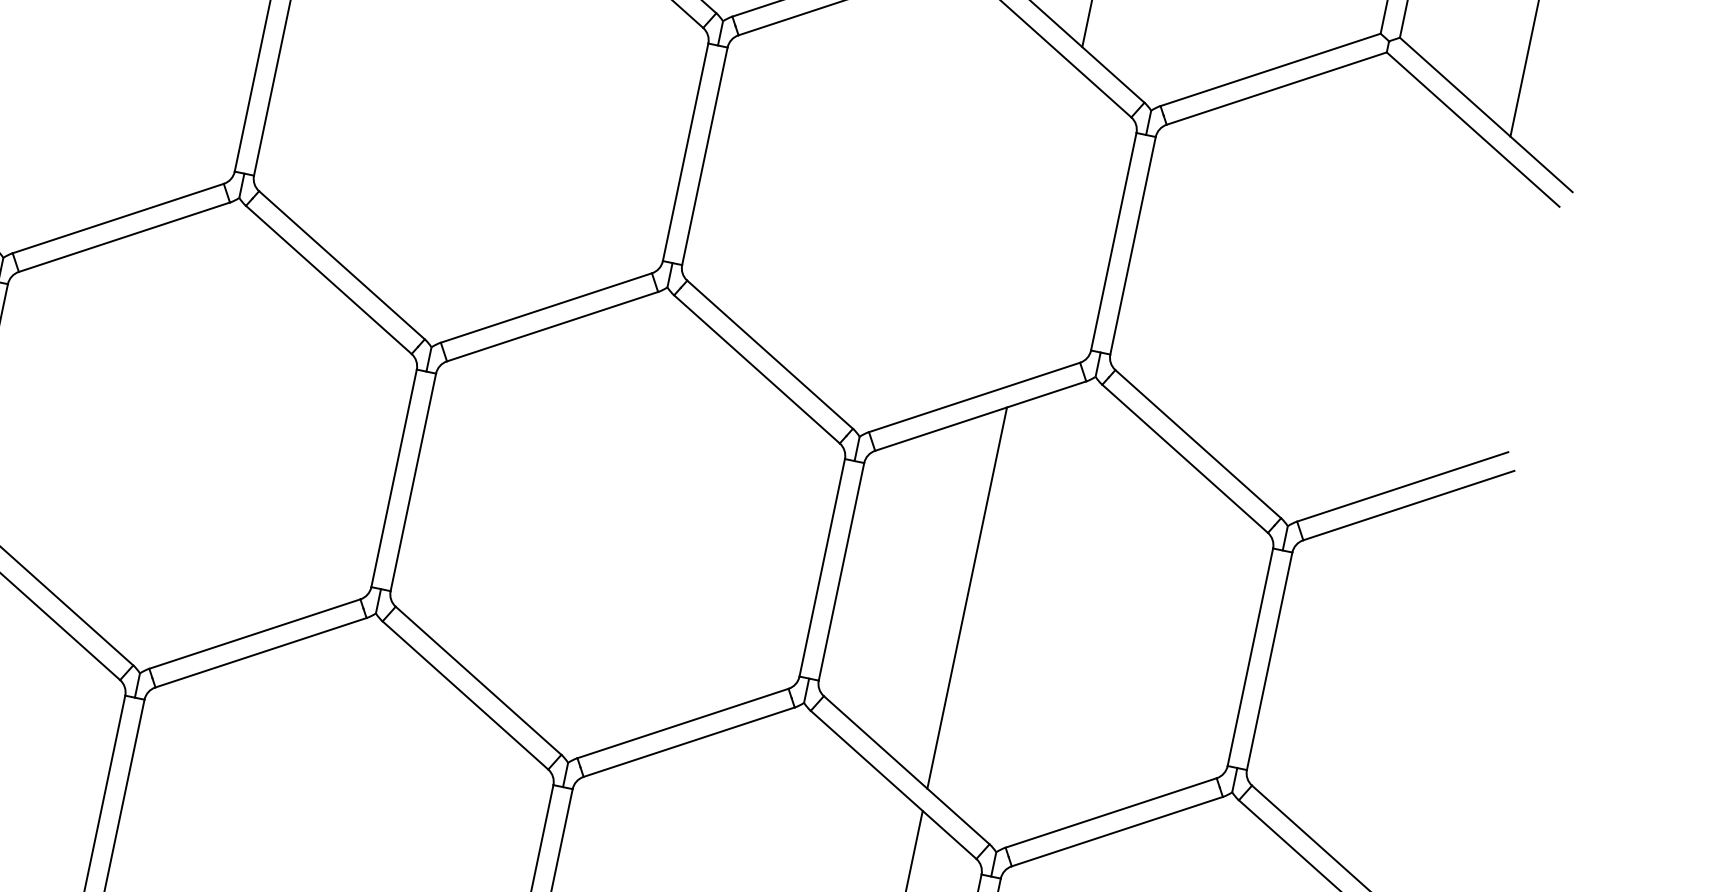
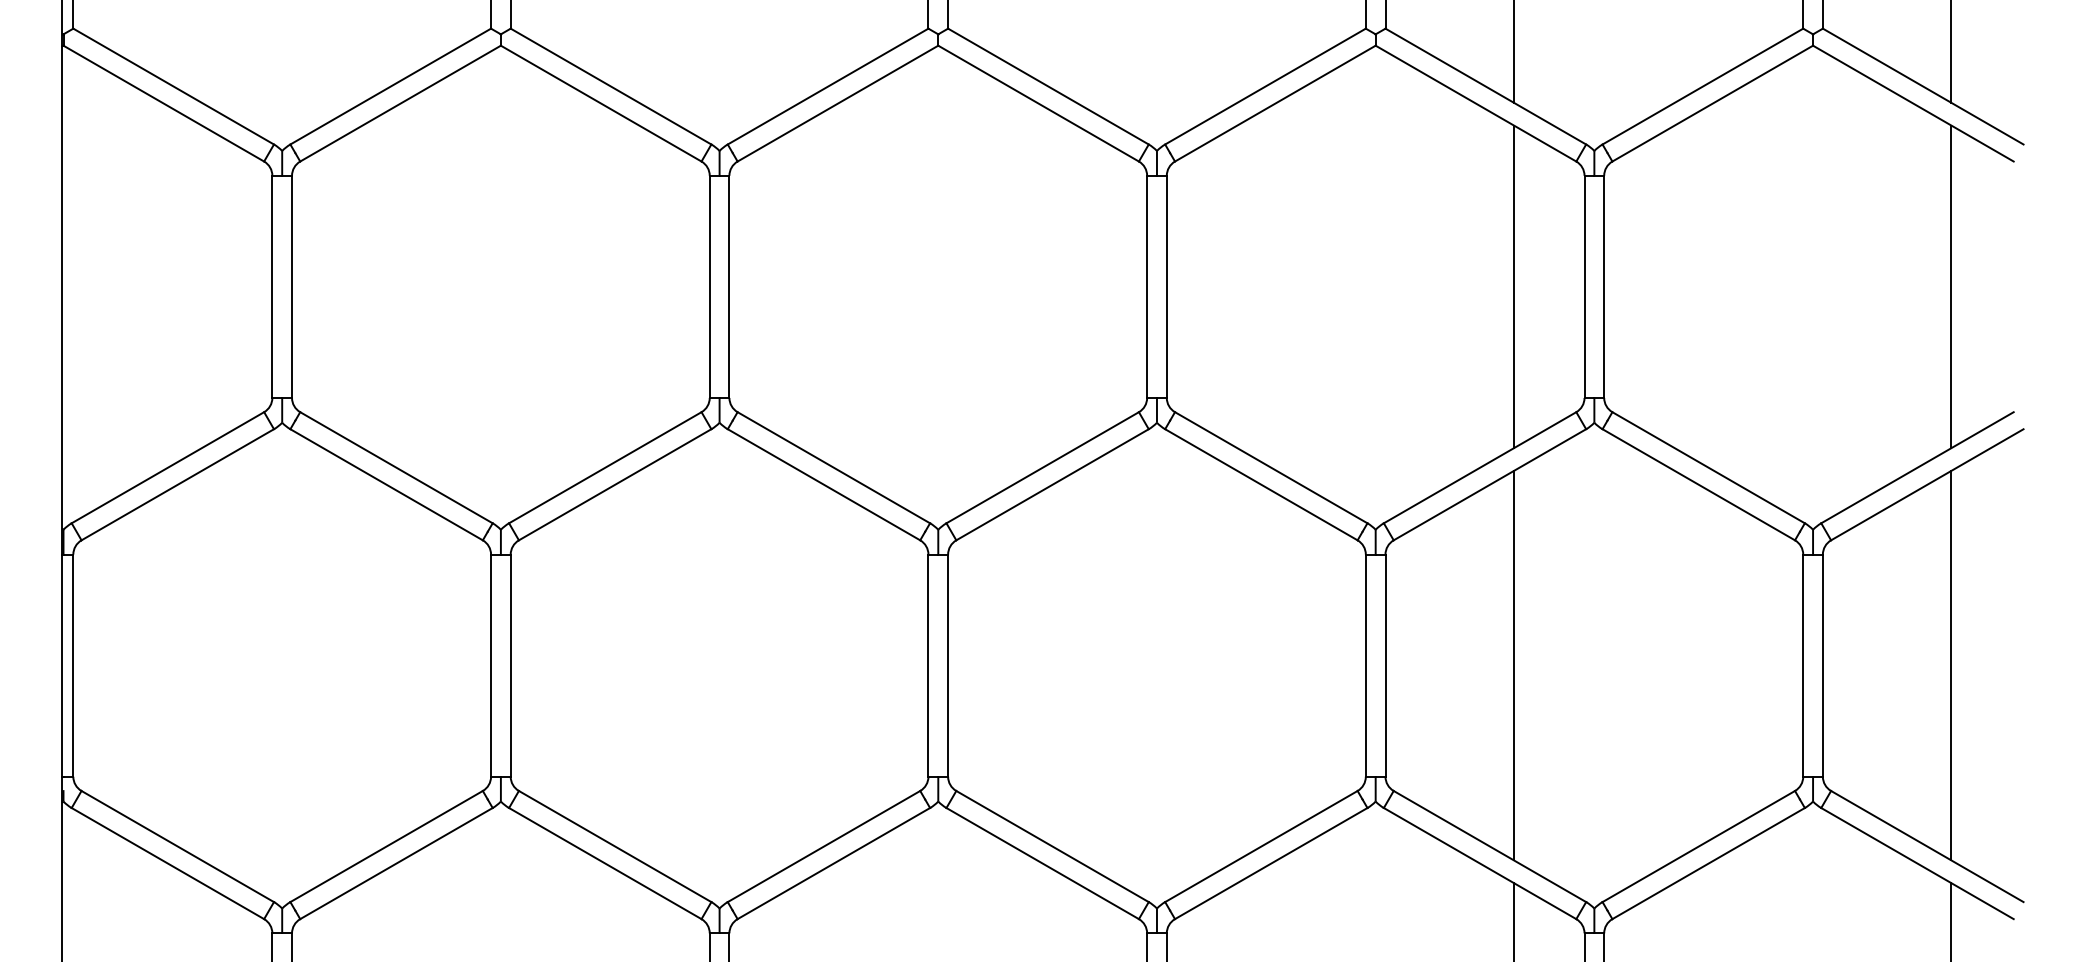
line: (1044, 226) -> (1513, 286), added
line: (1473, 316) -> (1951, 286), added
line: (1395, 687) -> (1951, 665), added

